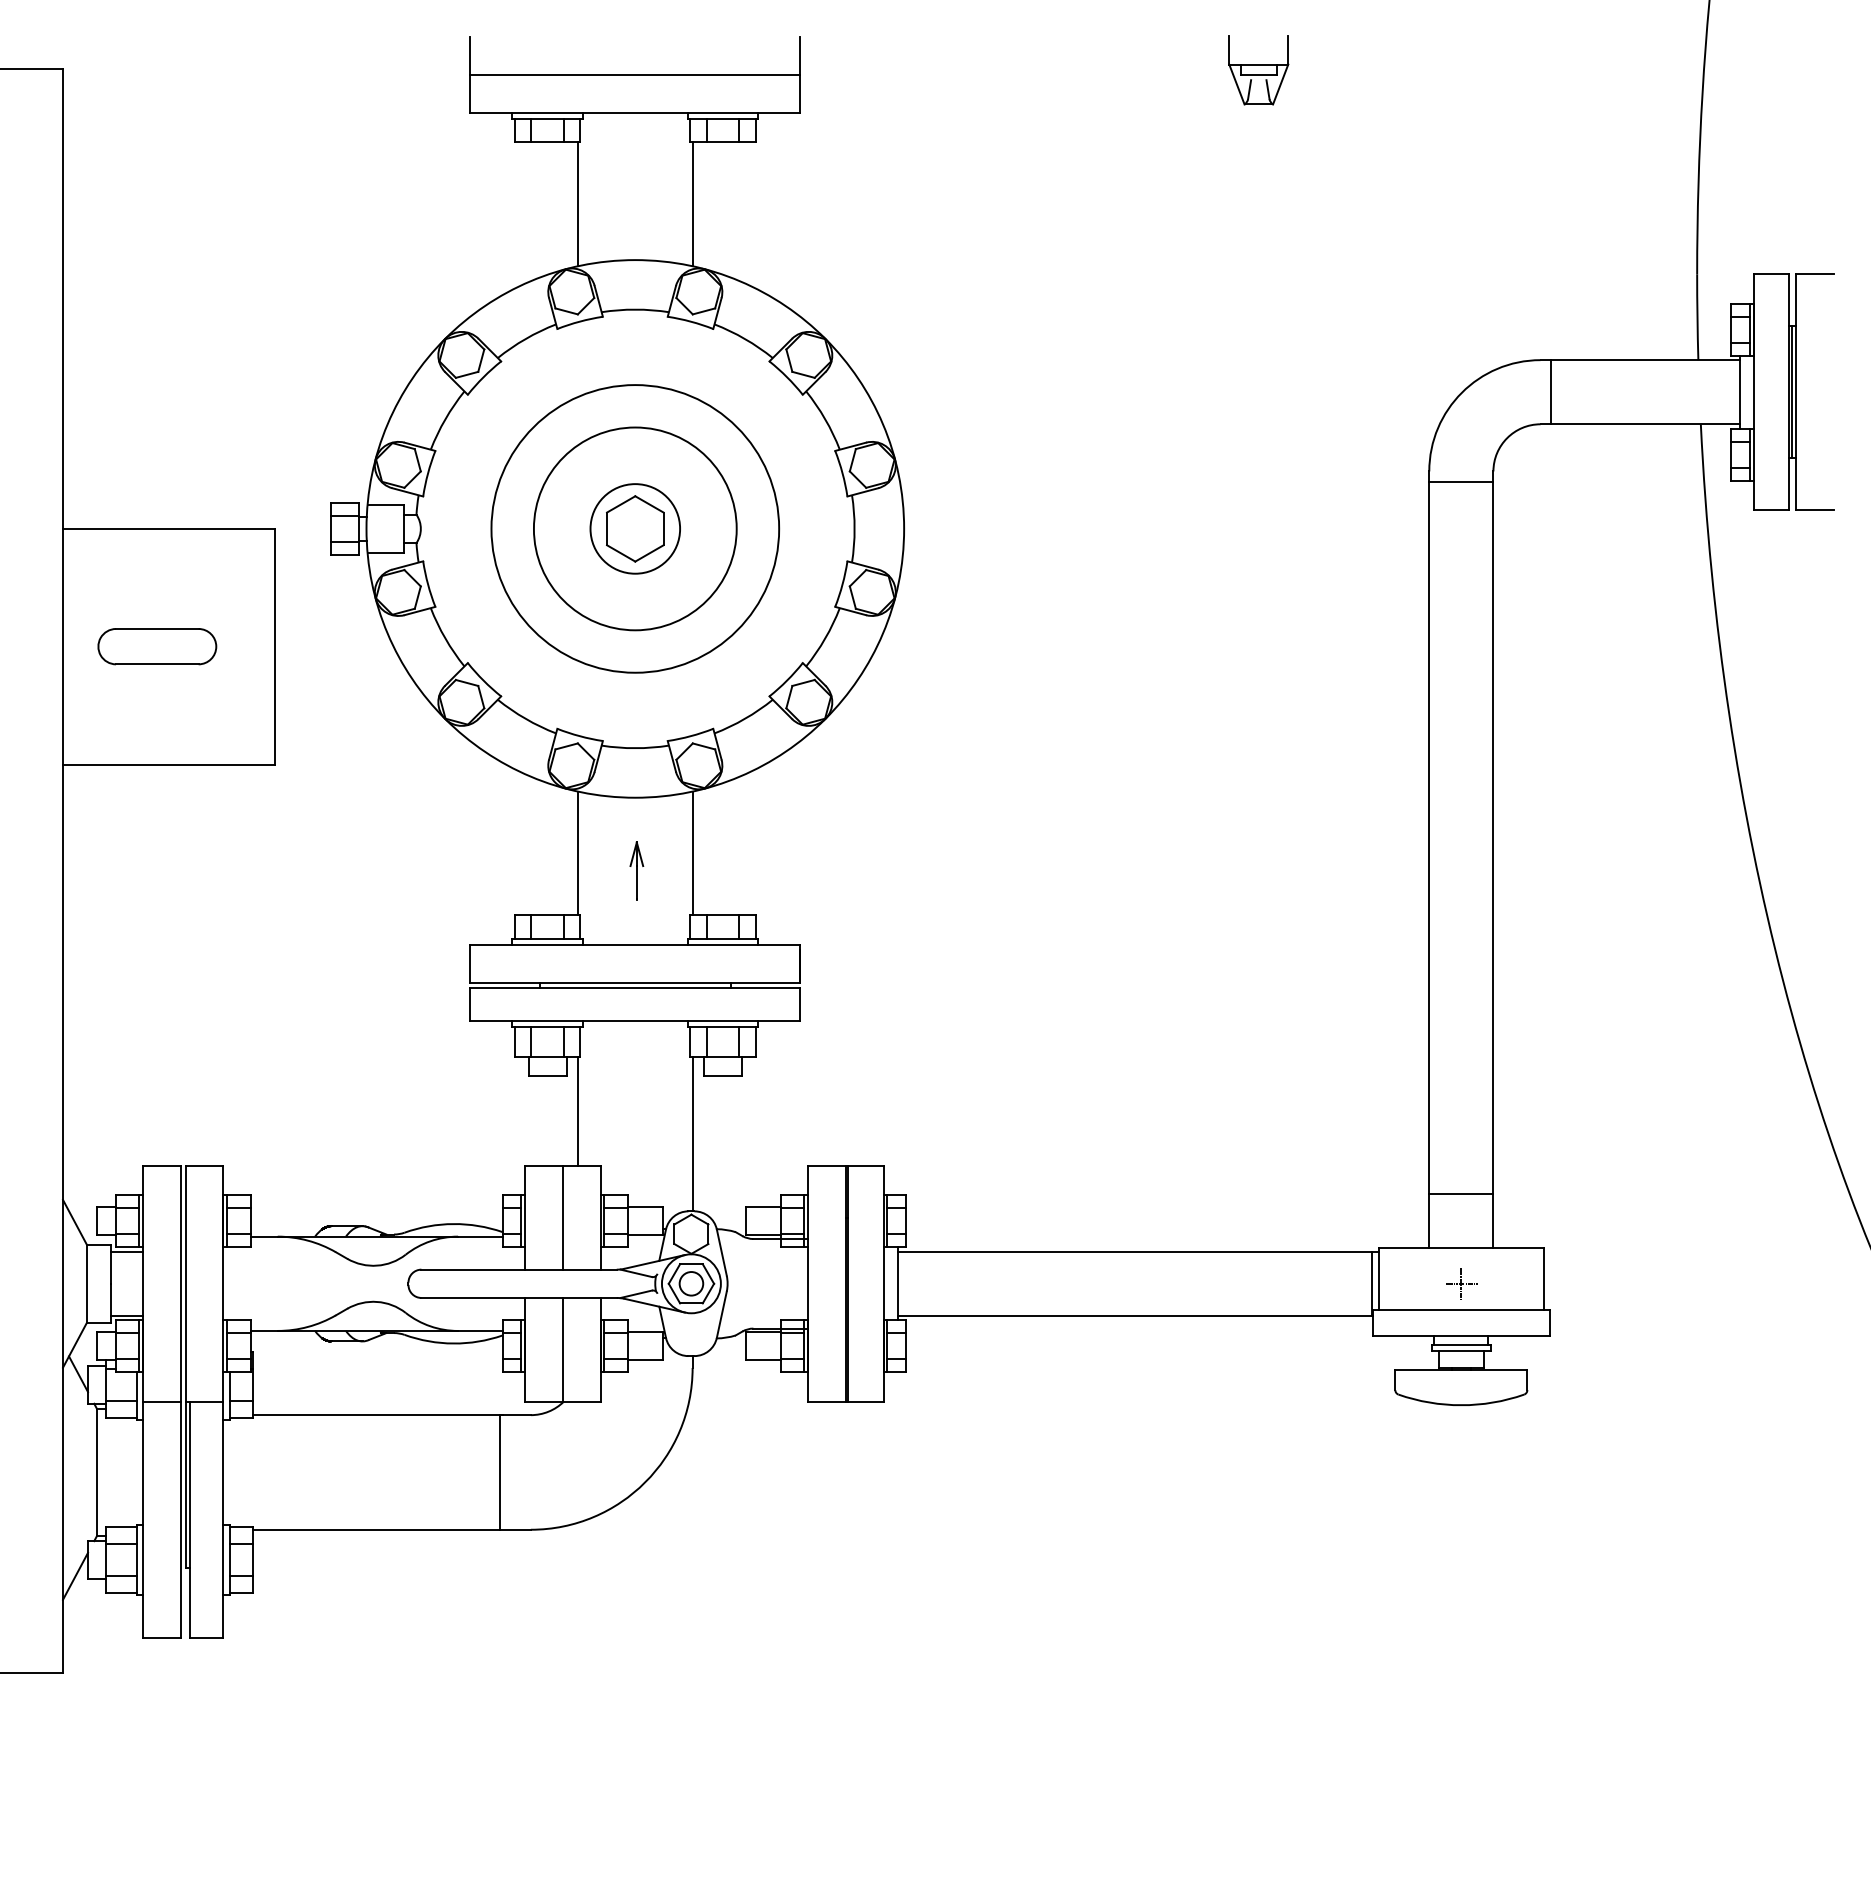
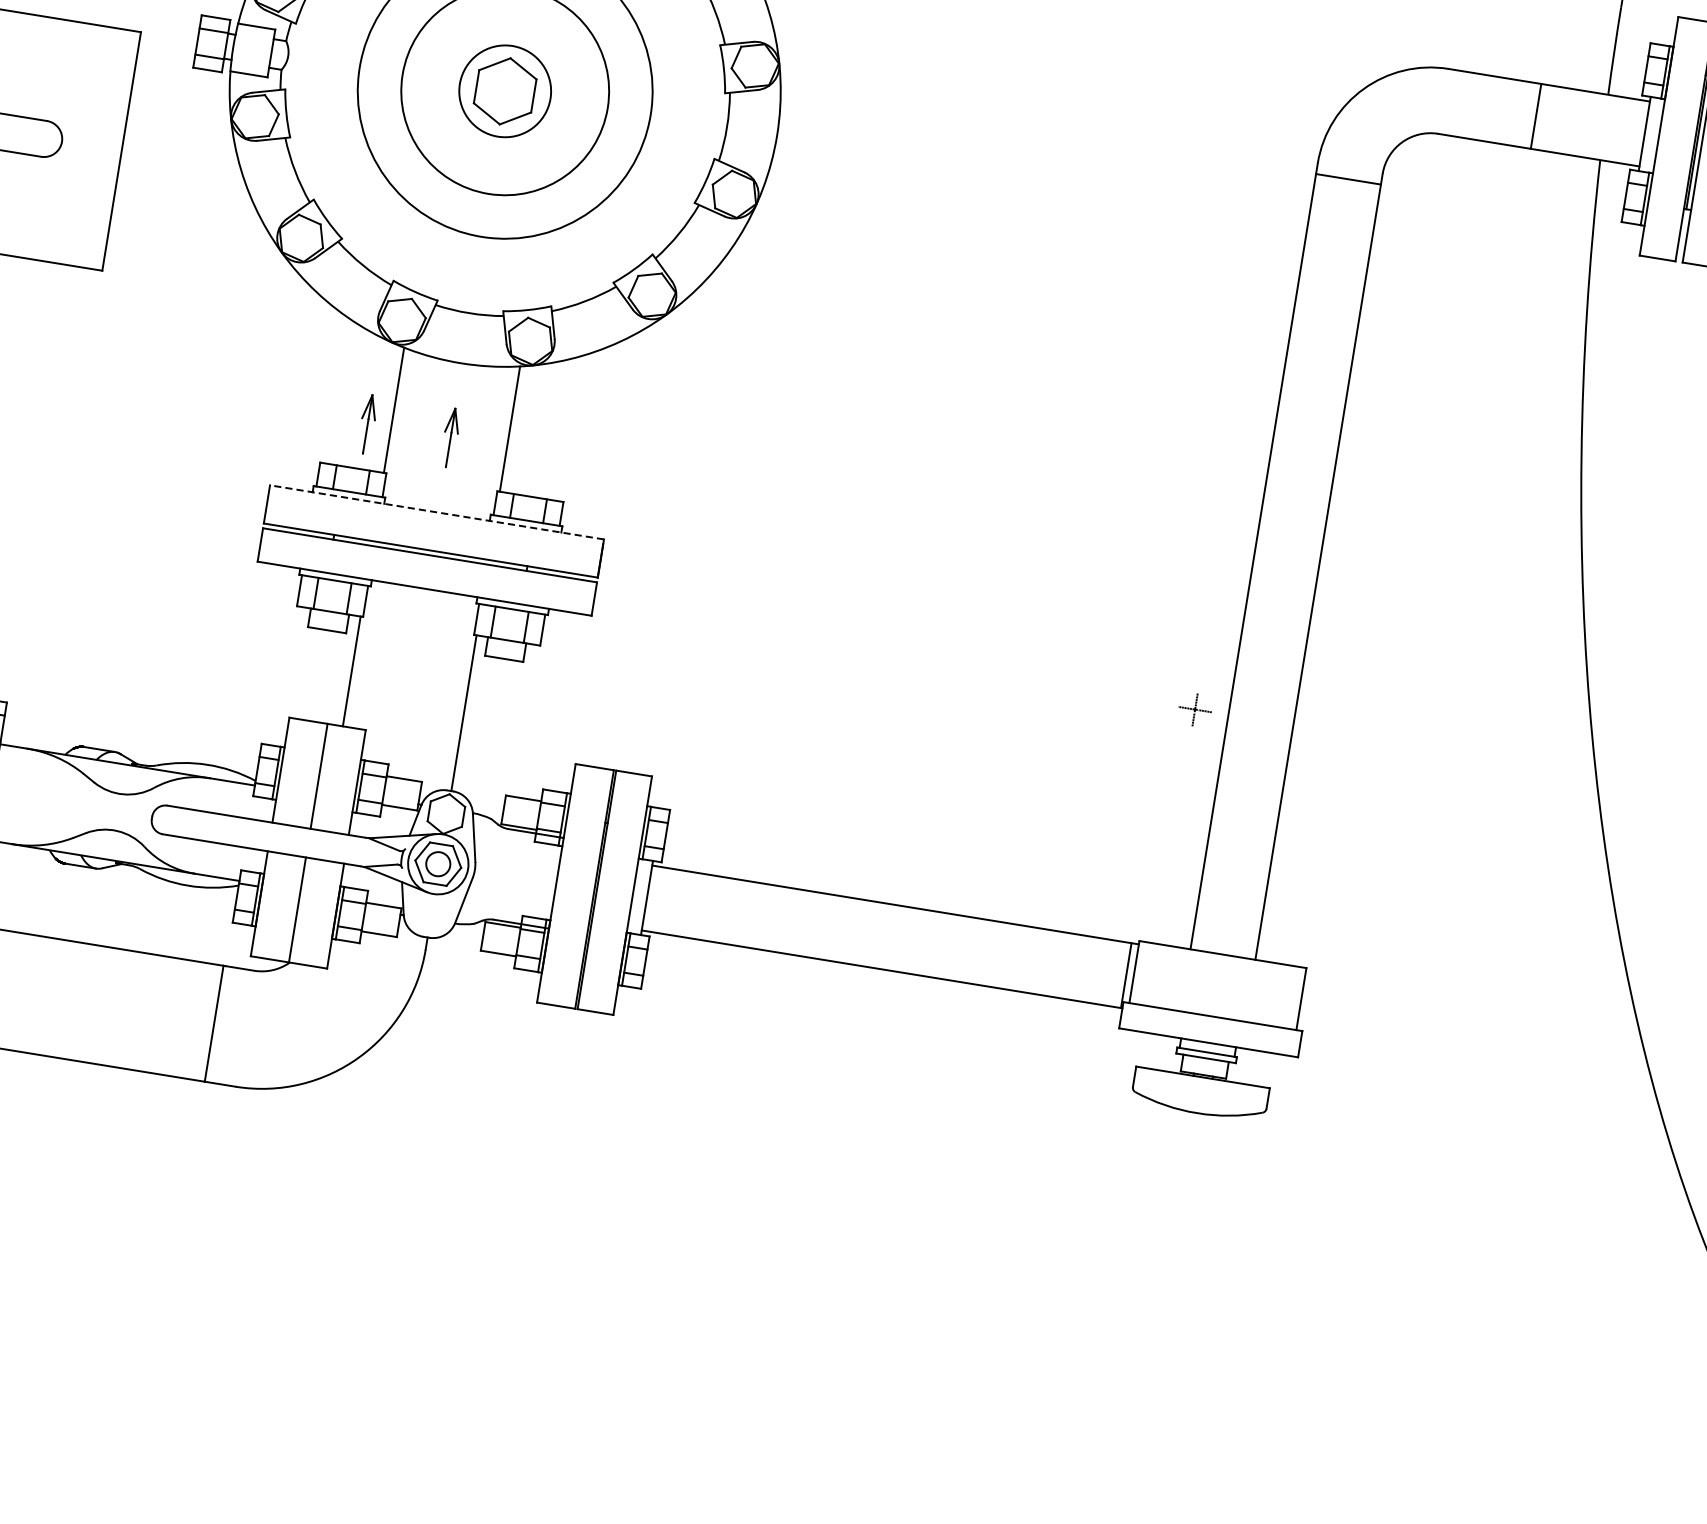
line: (1551, 392) -> (1536, 116), moved
part: (554, 870) -> (367, 423), added
line: (634, 945) -> (436, 512), solid -> dashed
line: (1461, 1193) -> (1232, 899), removed
part: (1461, 1283) -> (1195, 709), moved

